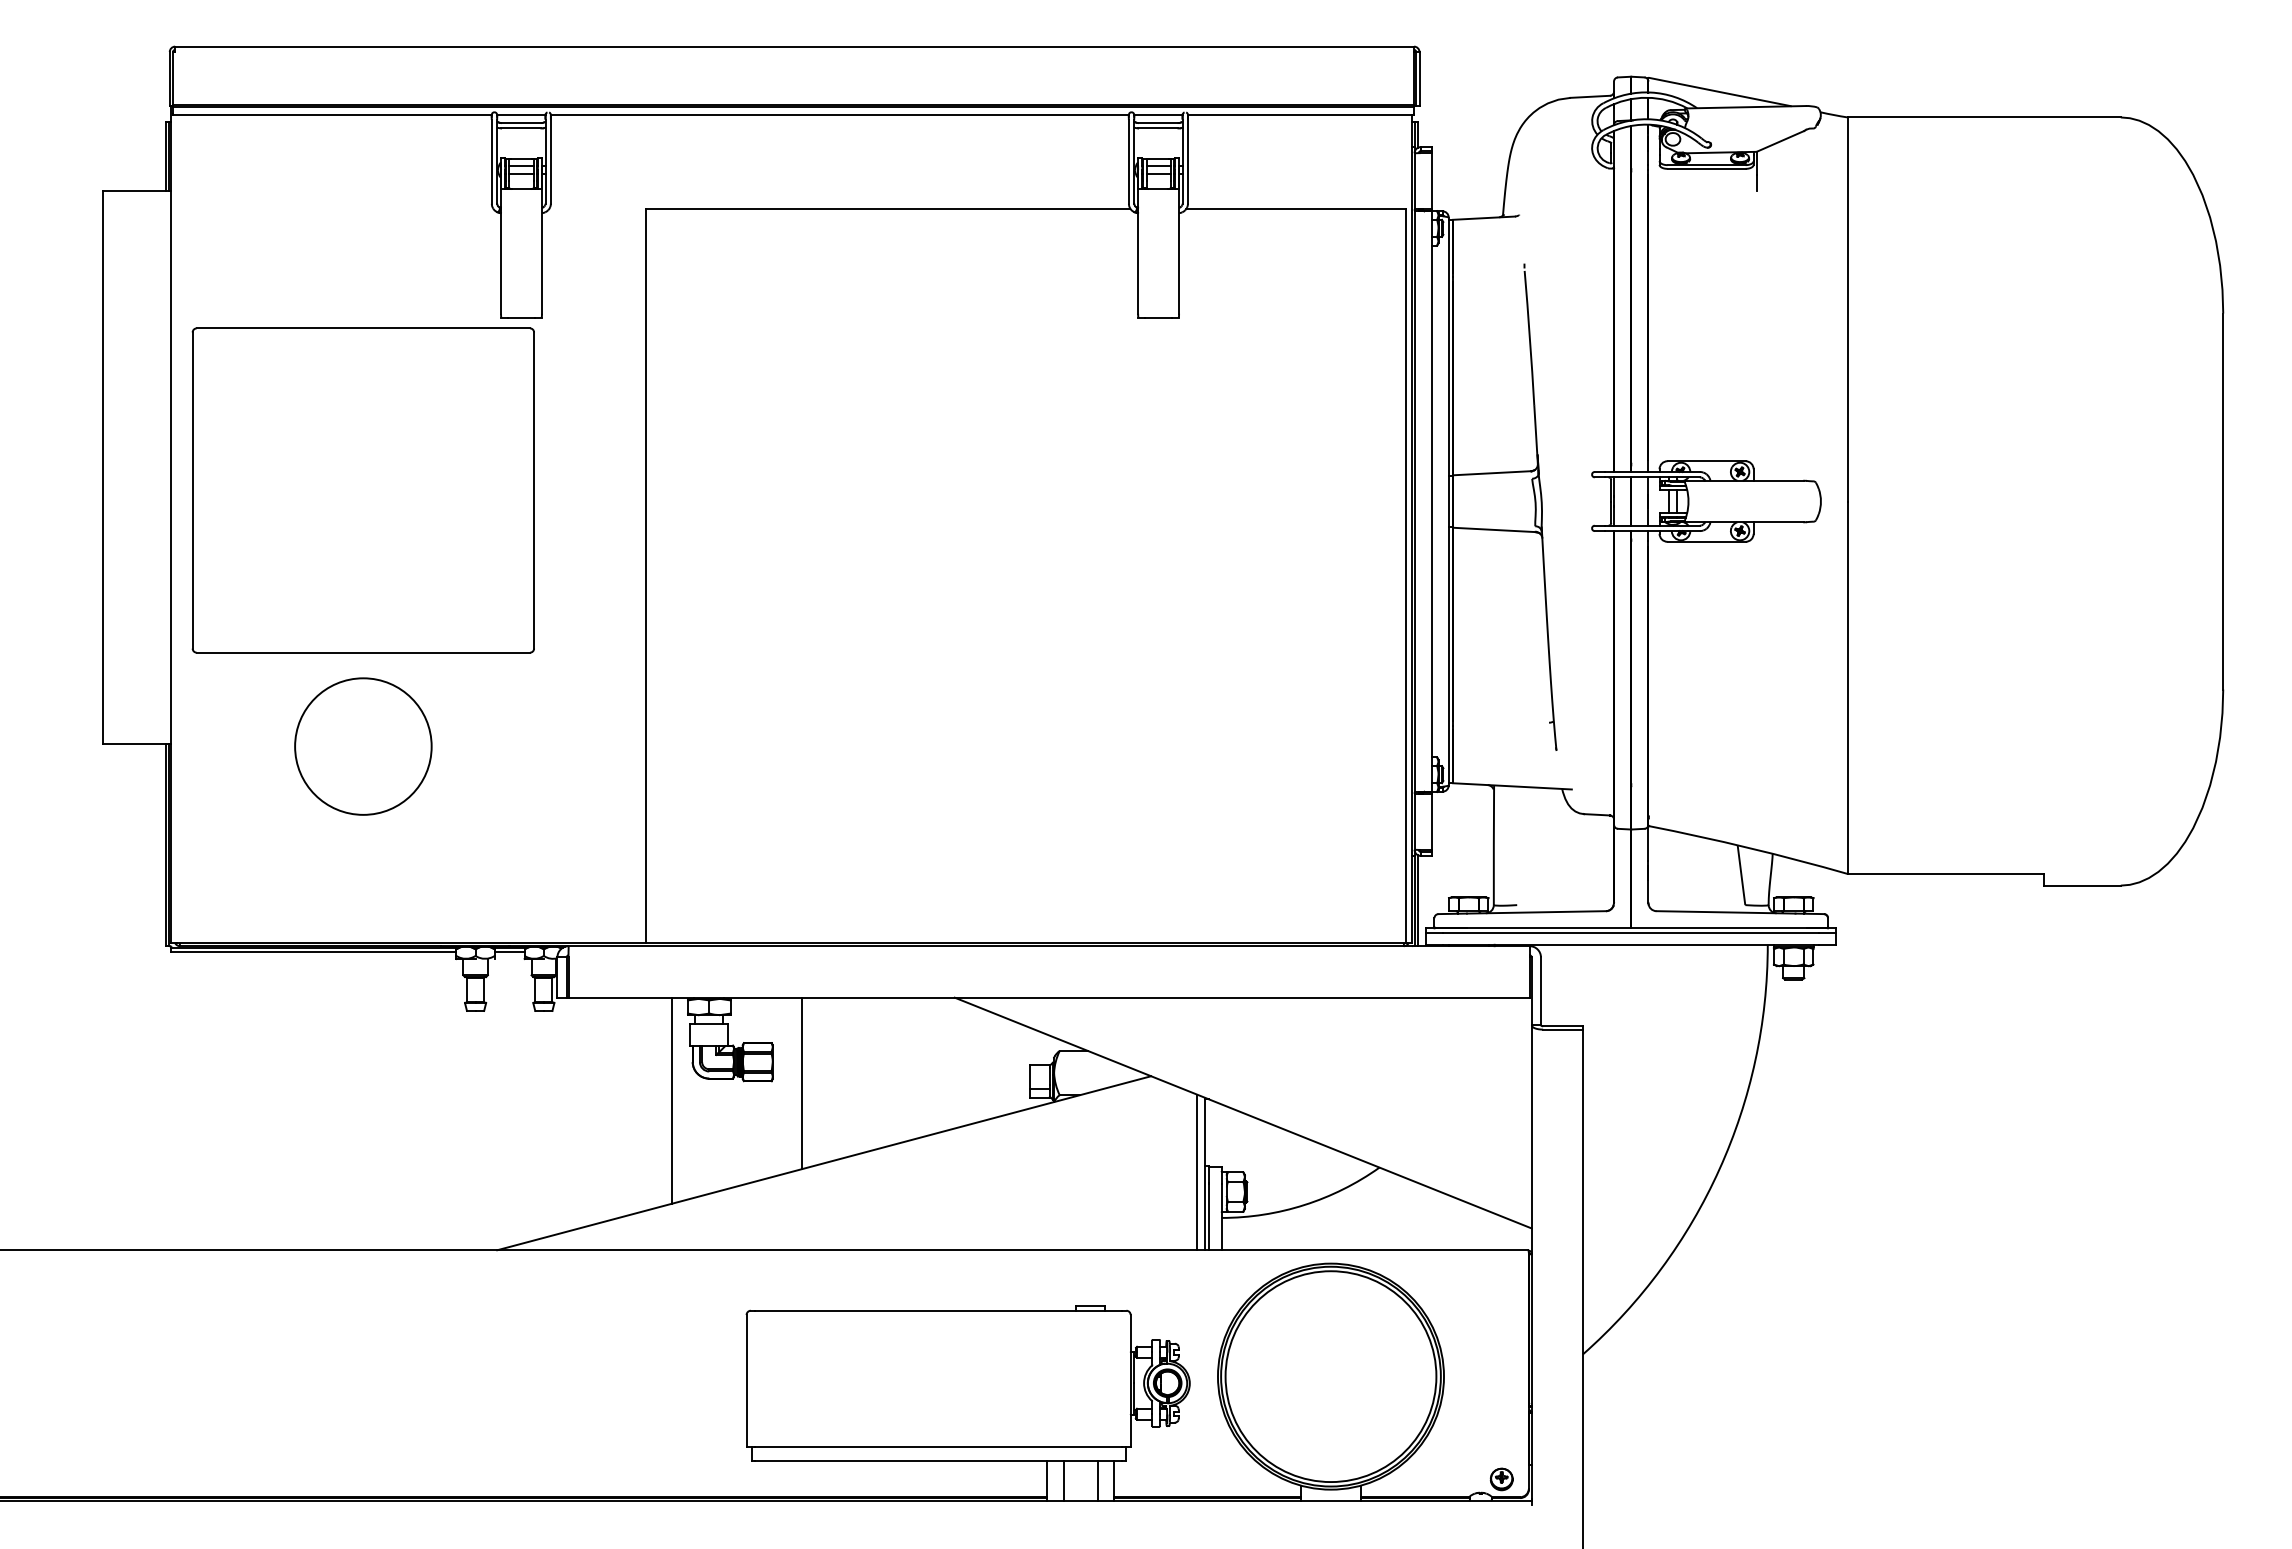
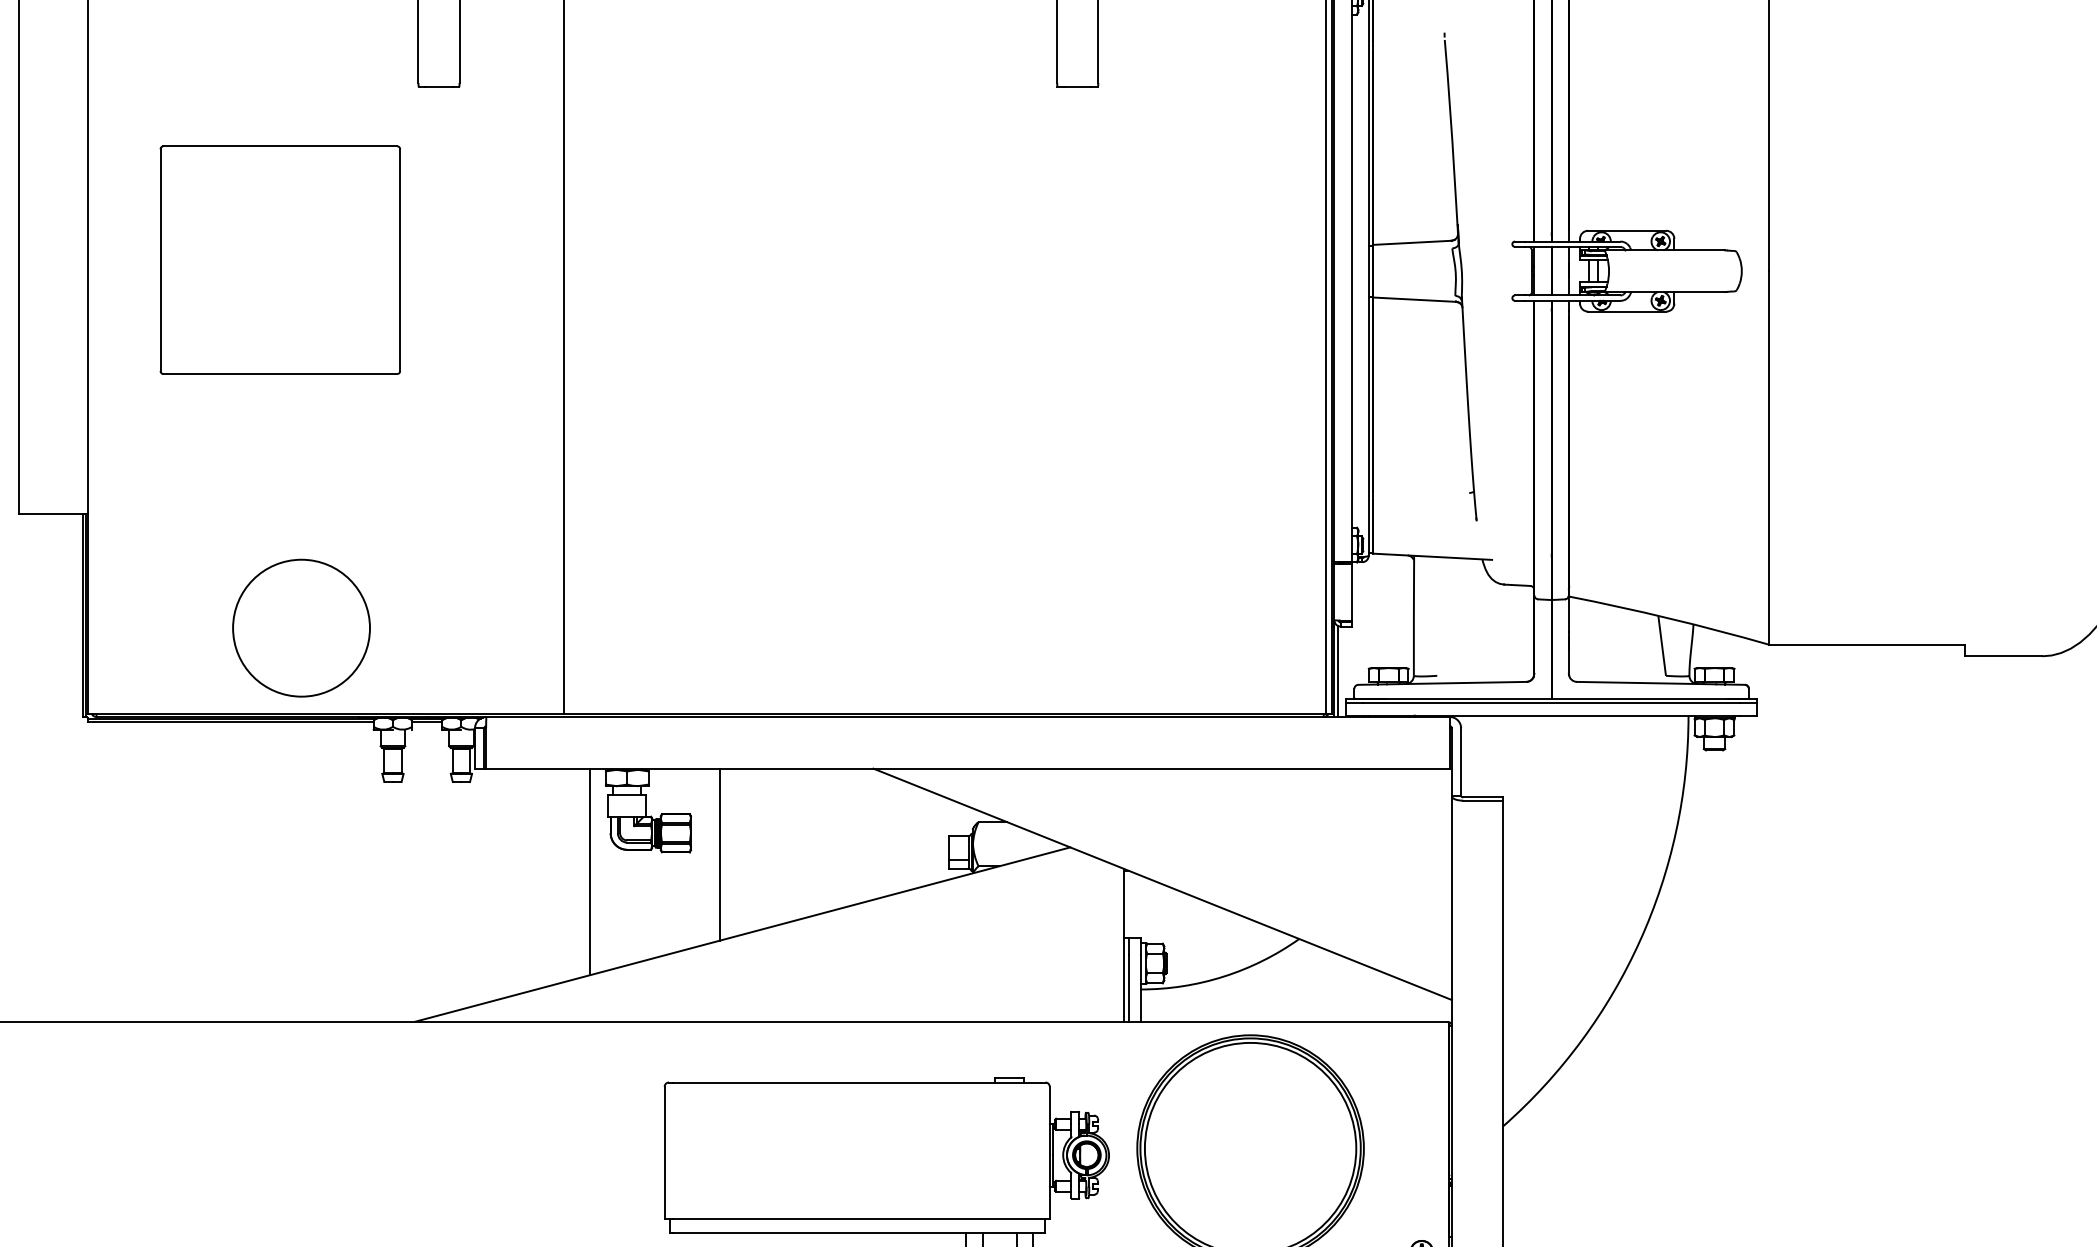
part: (362, 490) -> (279, 260), size x0.7
circle: (363, 746) -> (301, 628), moved
line: (1197, 1172) -> (1116, 943), removed

